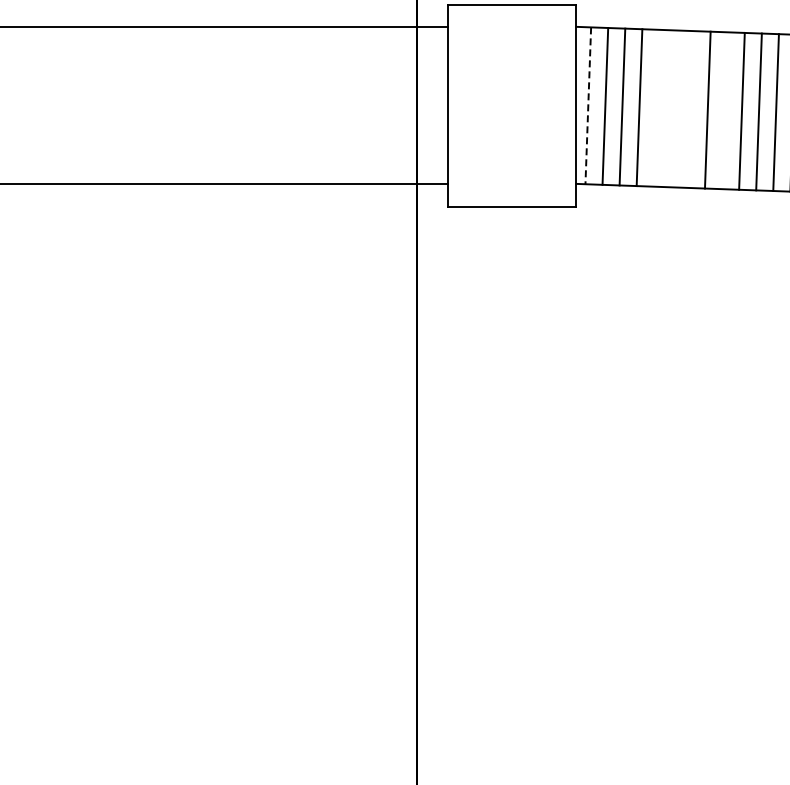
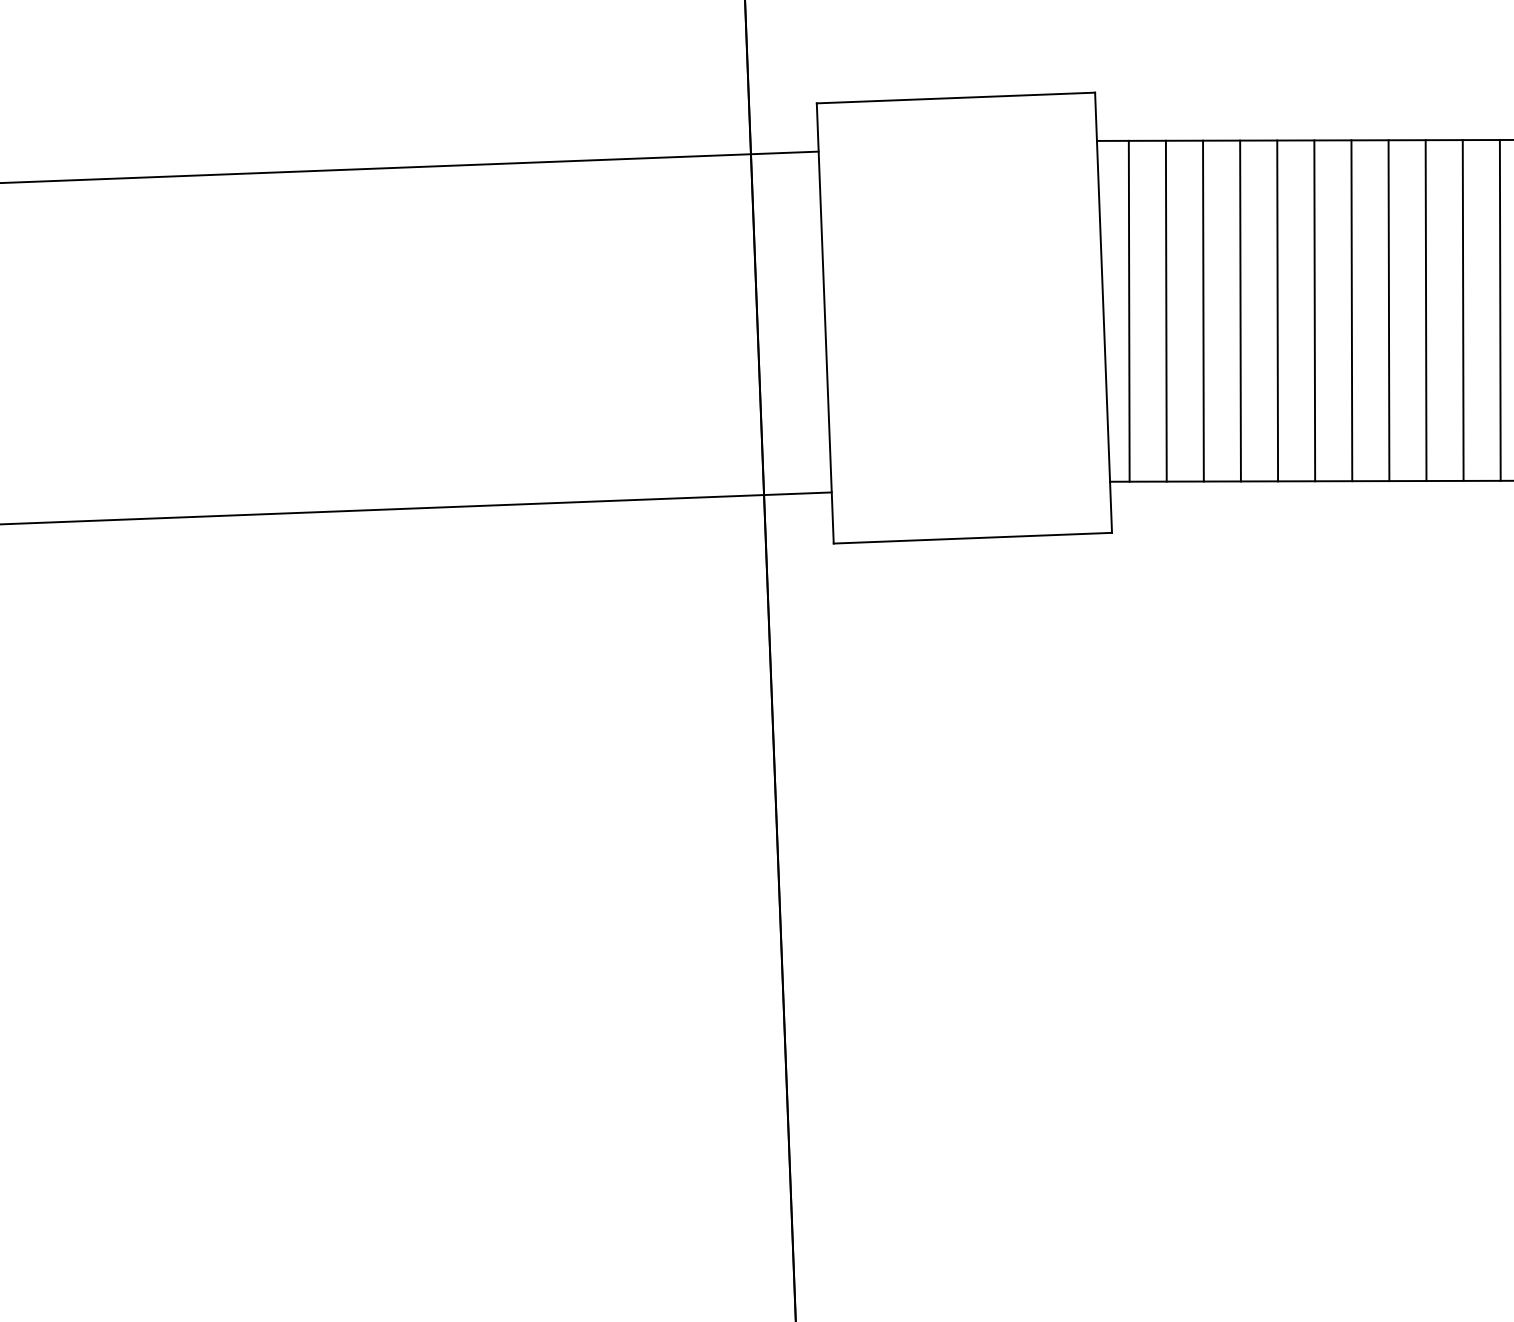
line: (588, 106) -> (1129, 312), dashed -> solid
line: (656, 107) -> (1277, 309), added
line: (673, 108) -> (1314, 310), added
line: (690, 109) -> (1351, 310), added
line: (724, 110) -> (1425, 310), added

